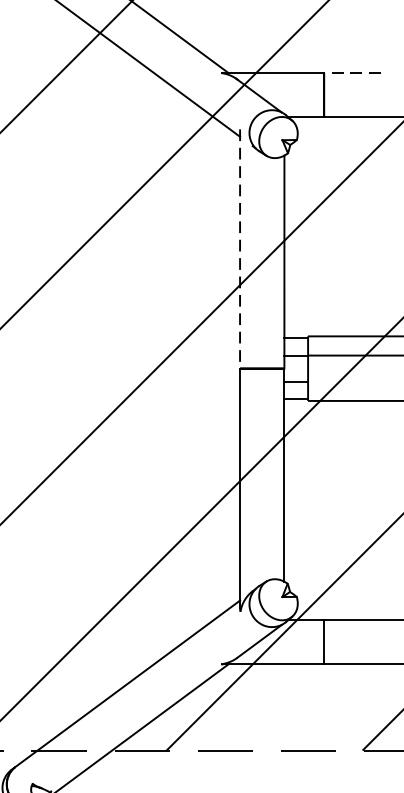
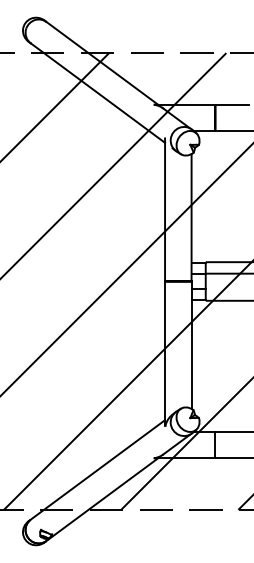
line: (352, 72) -> (232, 104), dashed -> solid
line: (240, 248) -> (165, 209), dashed -> solid

